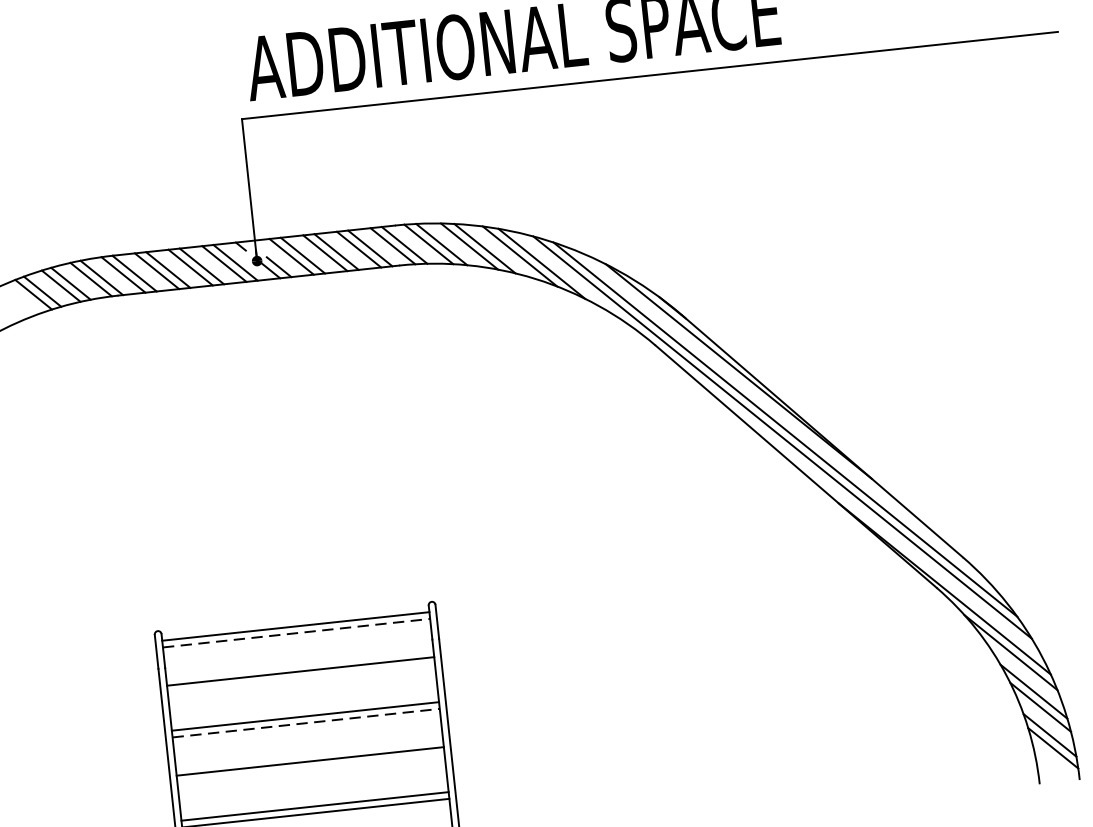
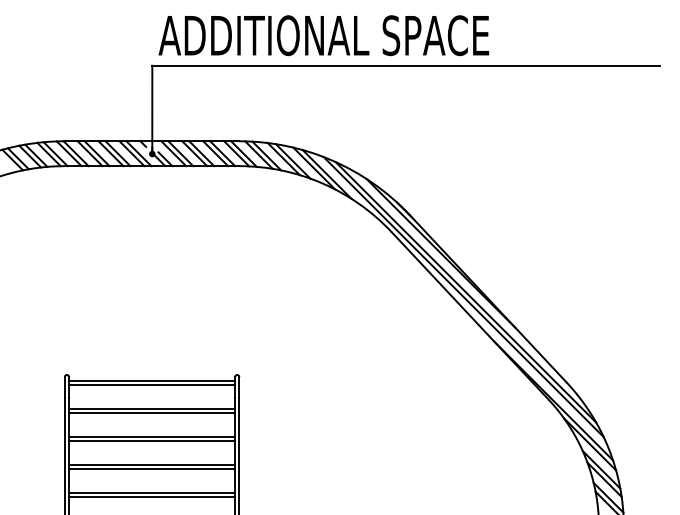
line: (297, 633) -> (152, 385), dashed -> solid
line: (302, 678) -> (152, 413), added
line: (306, 723) -> (152, 441), dashed -> solid
line: (311, 768) -> (152, 469), added

